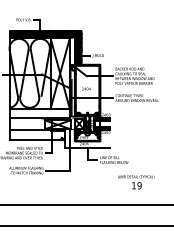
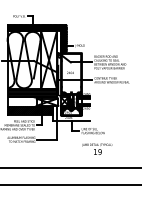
hatch: (38, 114) -> (31, 93), added
hatch: (36, 134) -> (29, 110), added
text: (136, 181) -> (97, 148), moved

